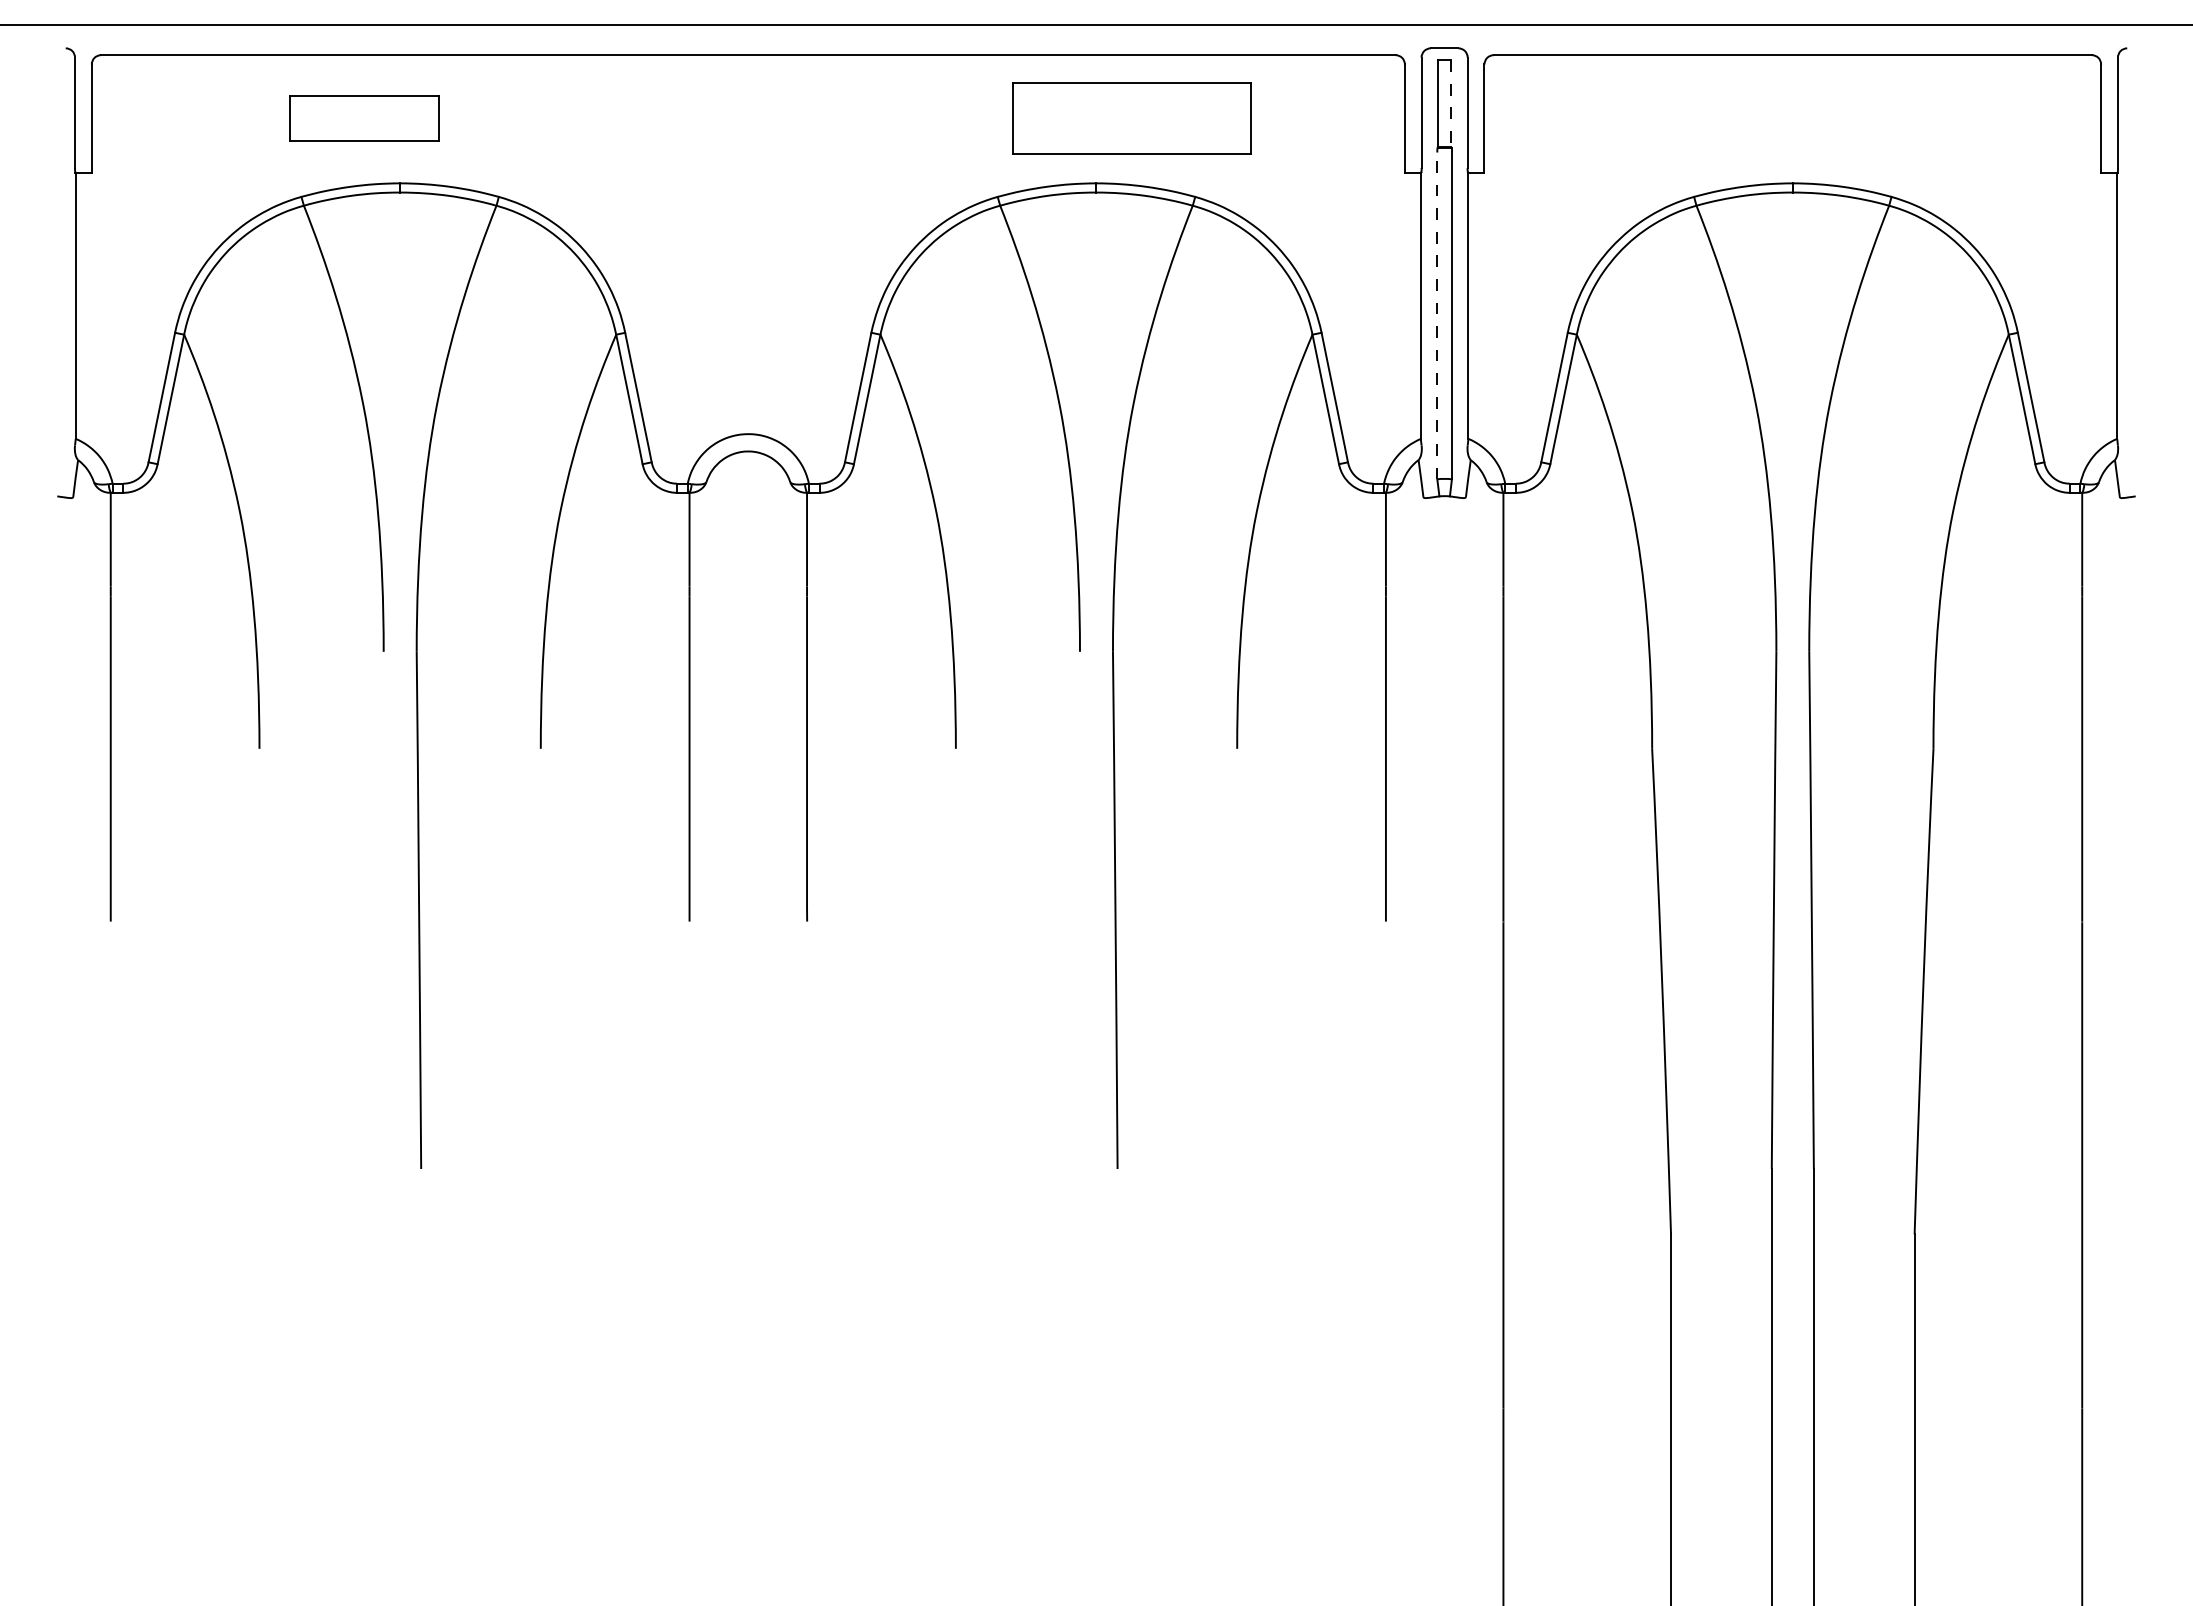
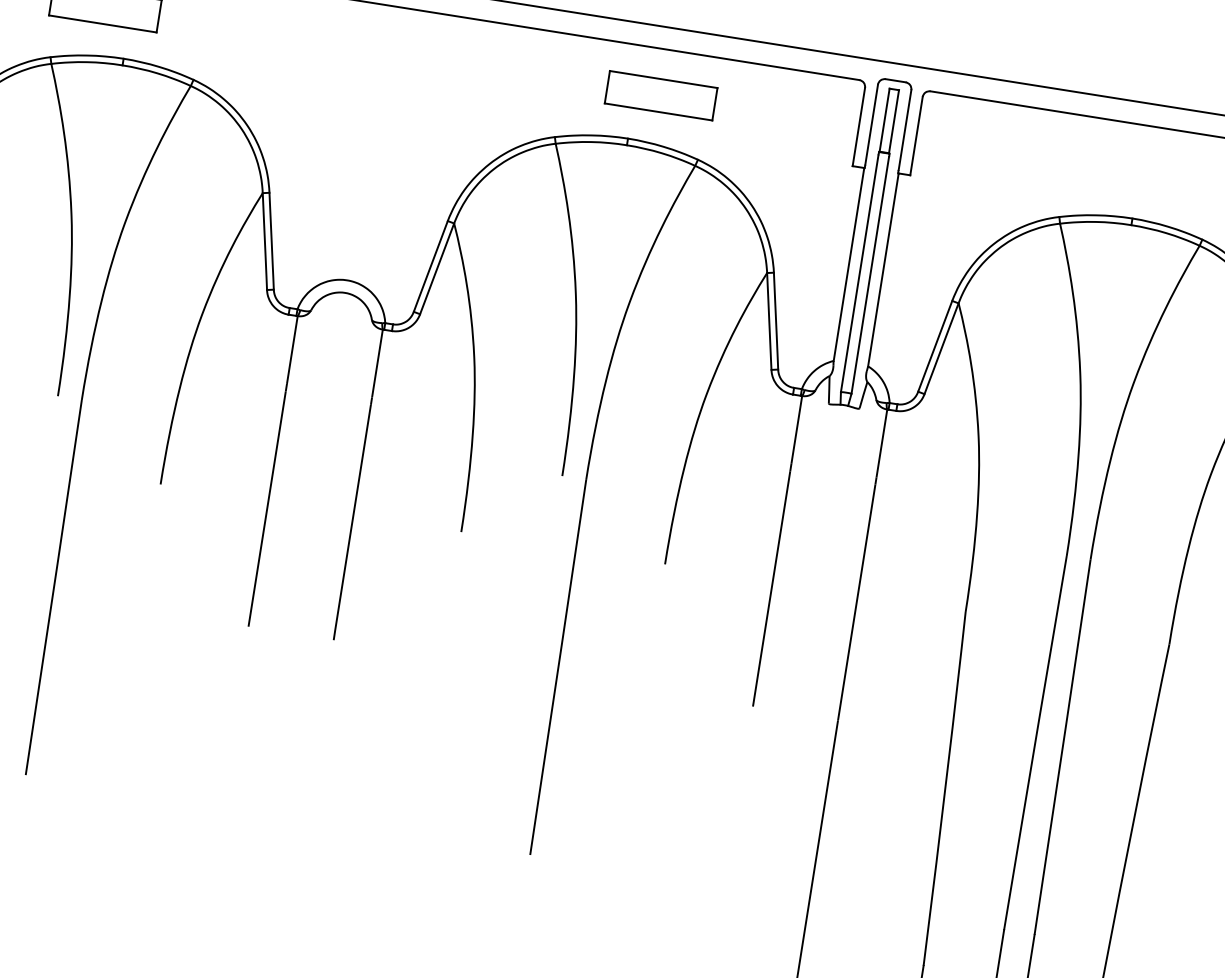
line: (1451, 104) -> (894, 122), dashed -> solid
part: (1131, 118) -> (660, 95), size x0.62
line: (1437, 315) -> (859, 273), dashed -> solid

